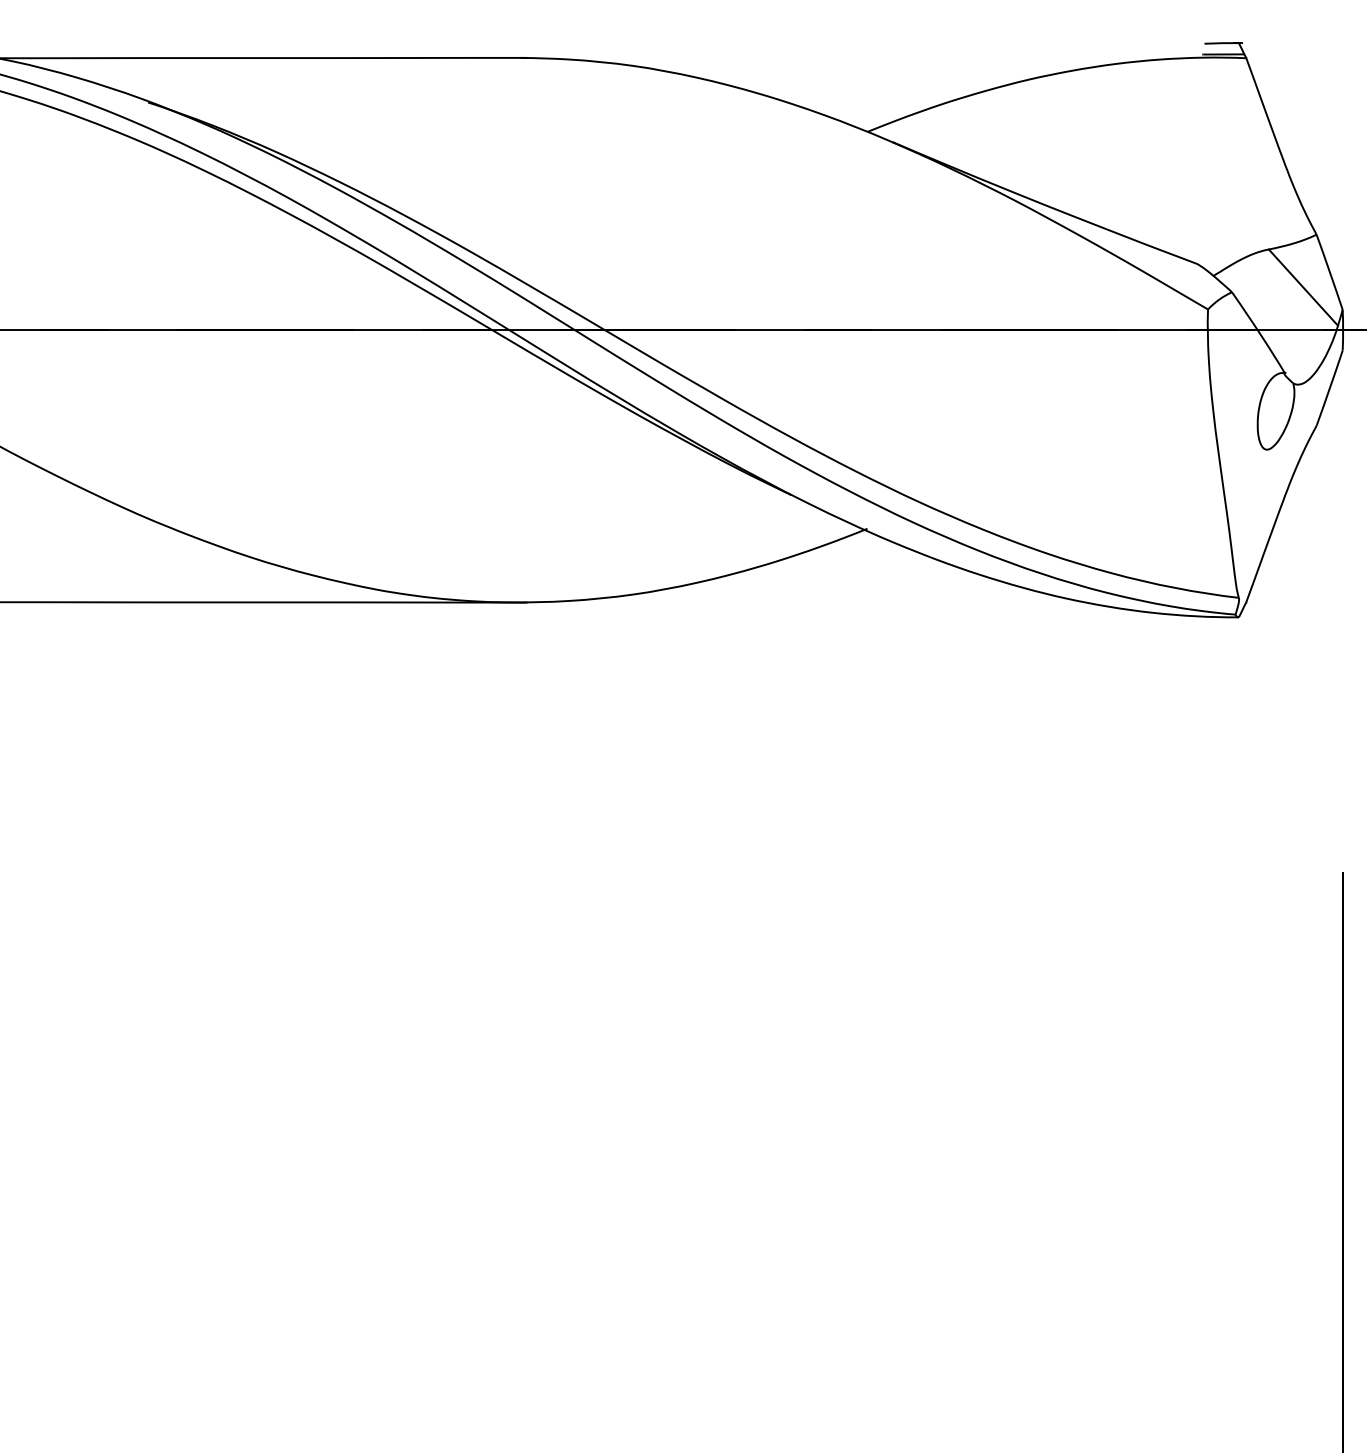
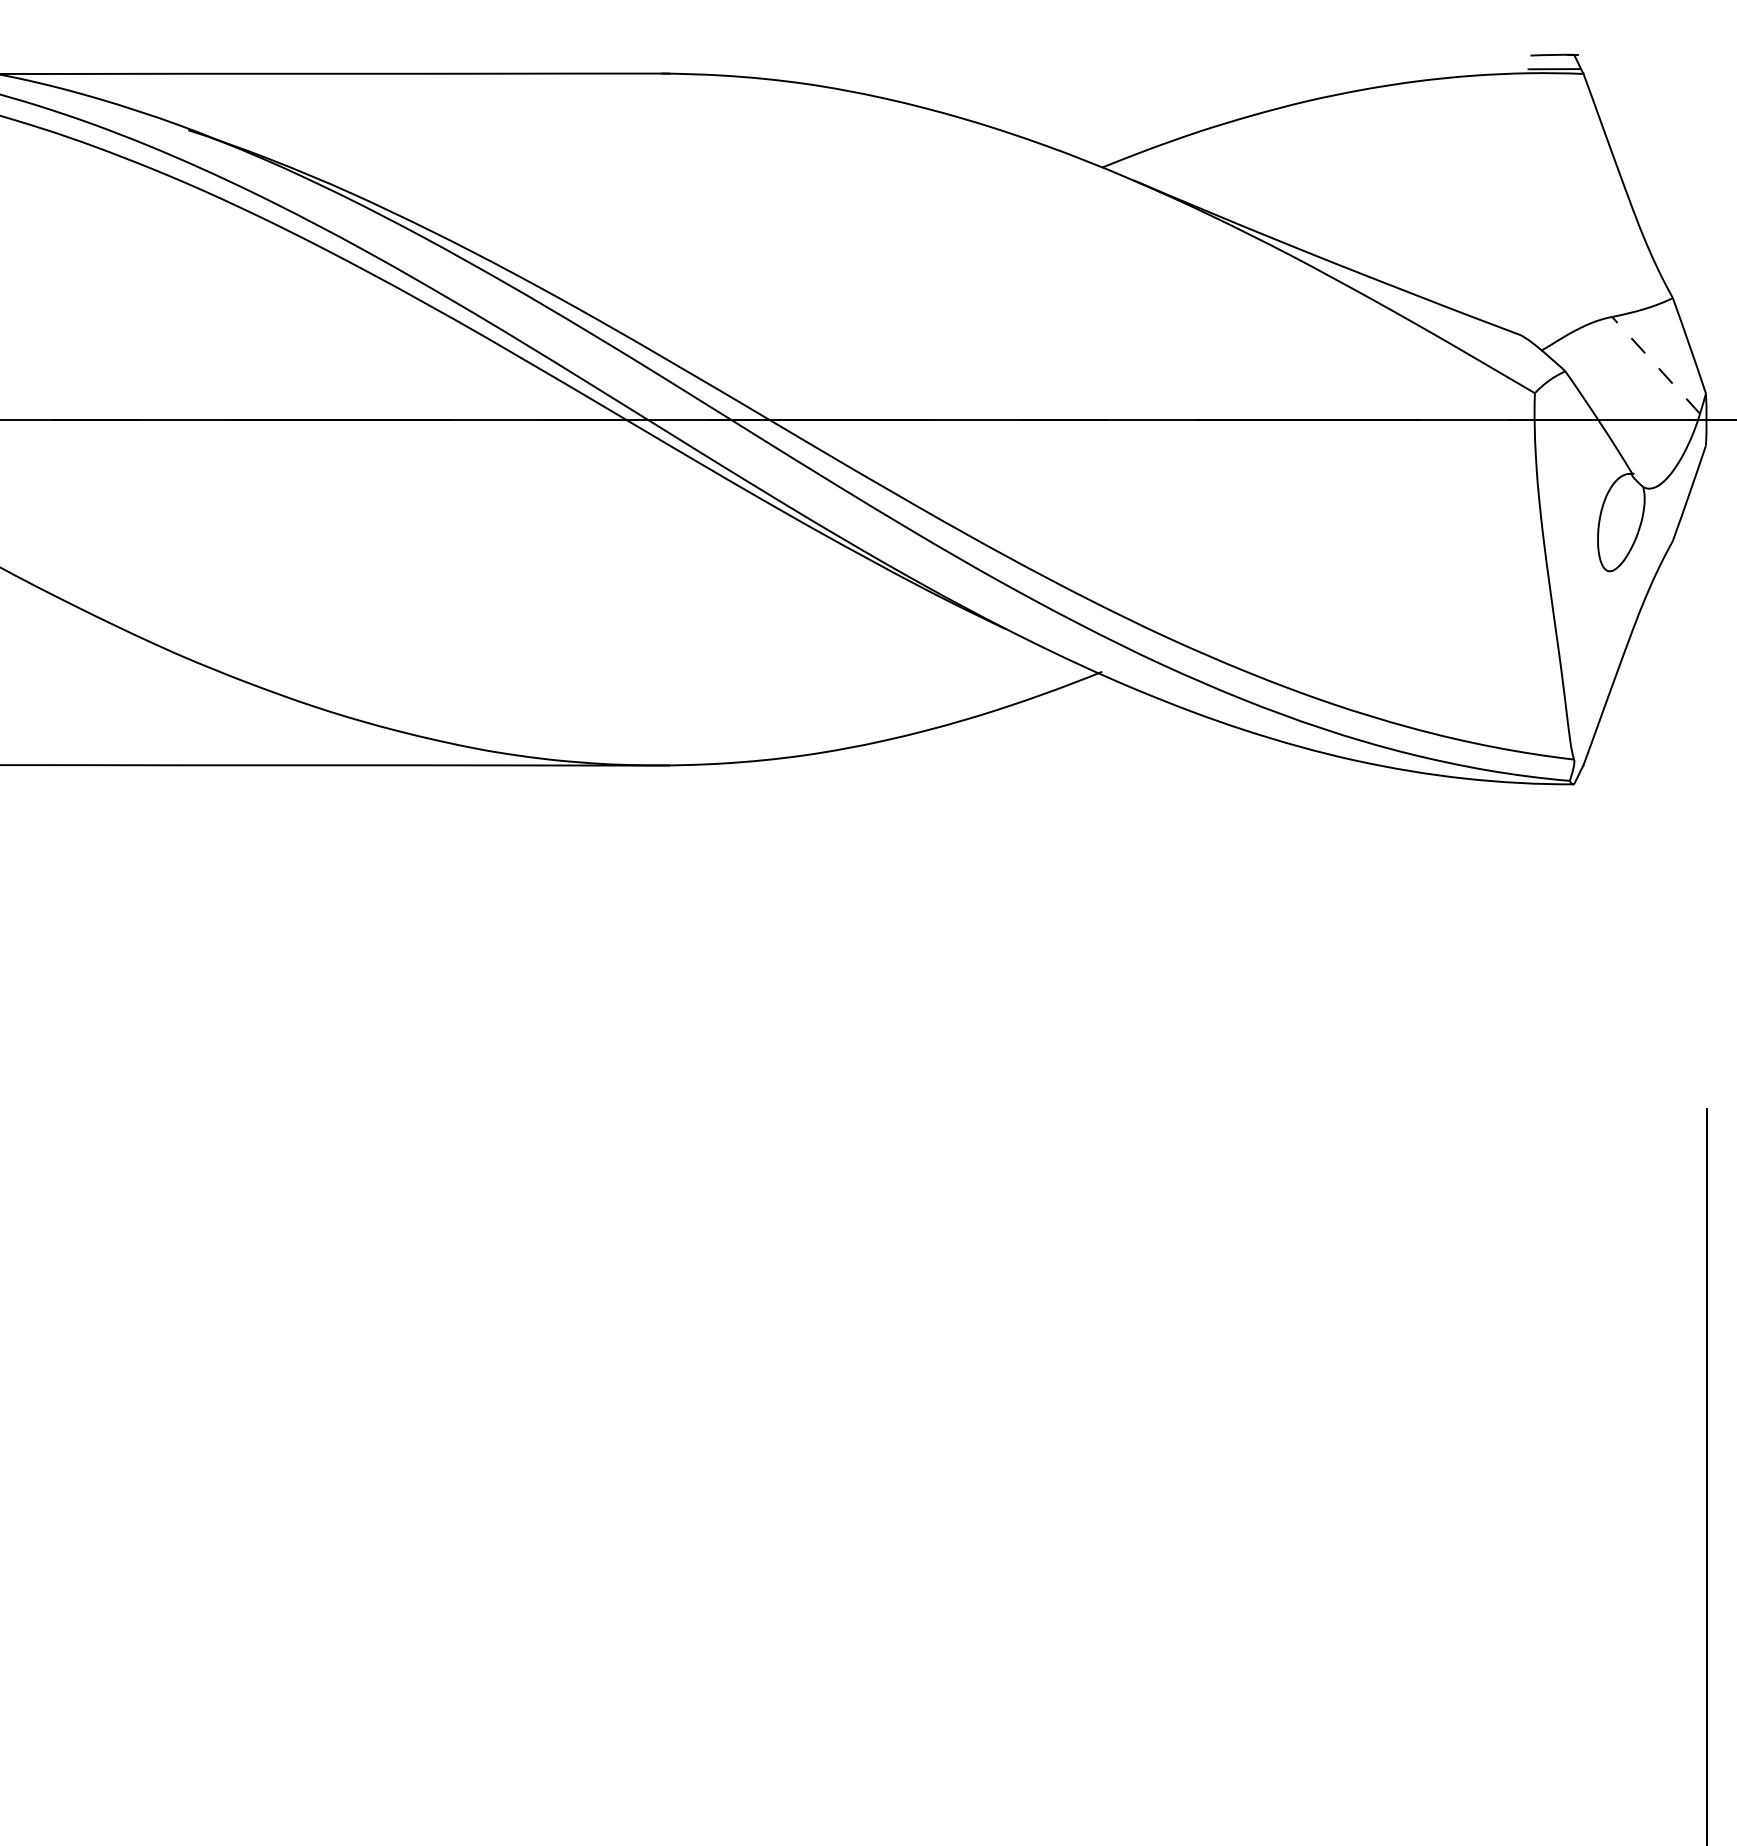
line: (1302, 287) -> (1655, 365), solid -> dashed

